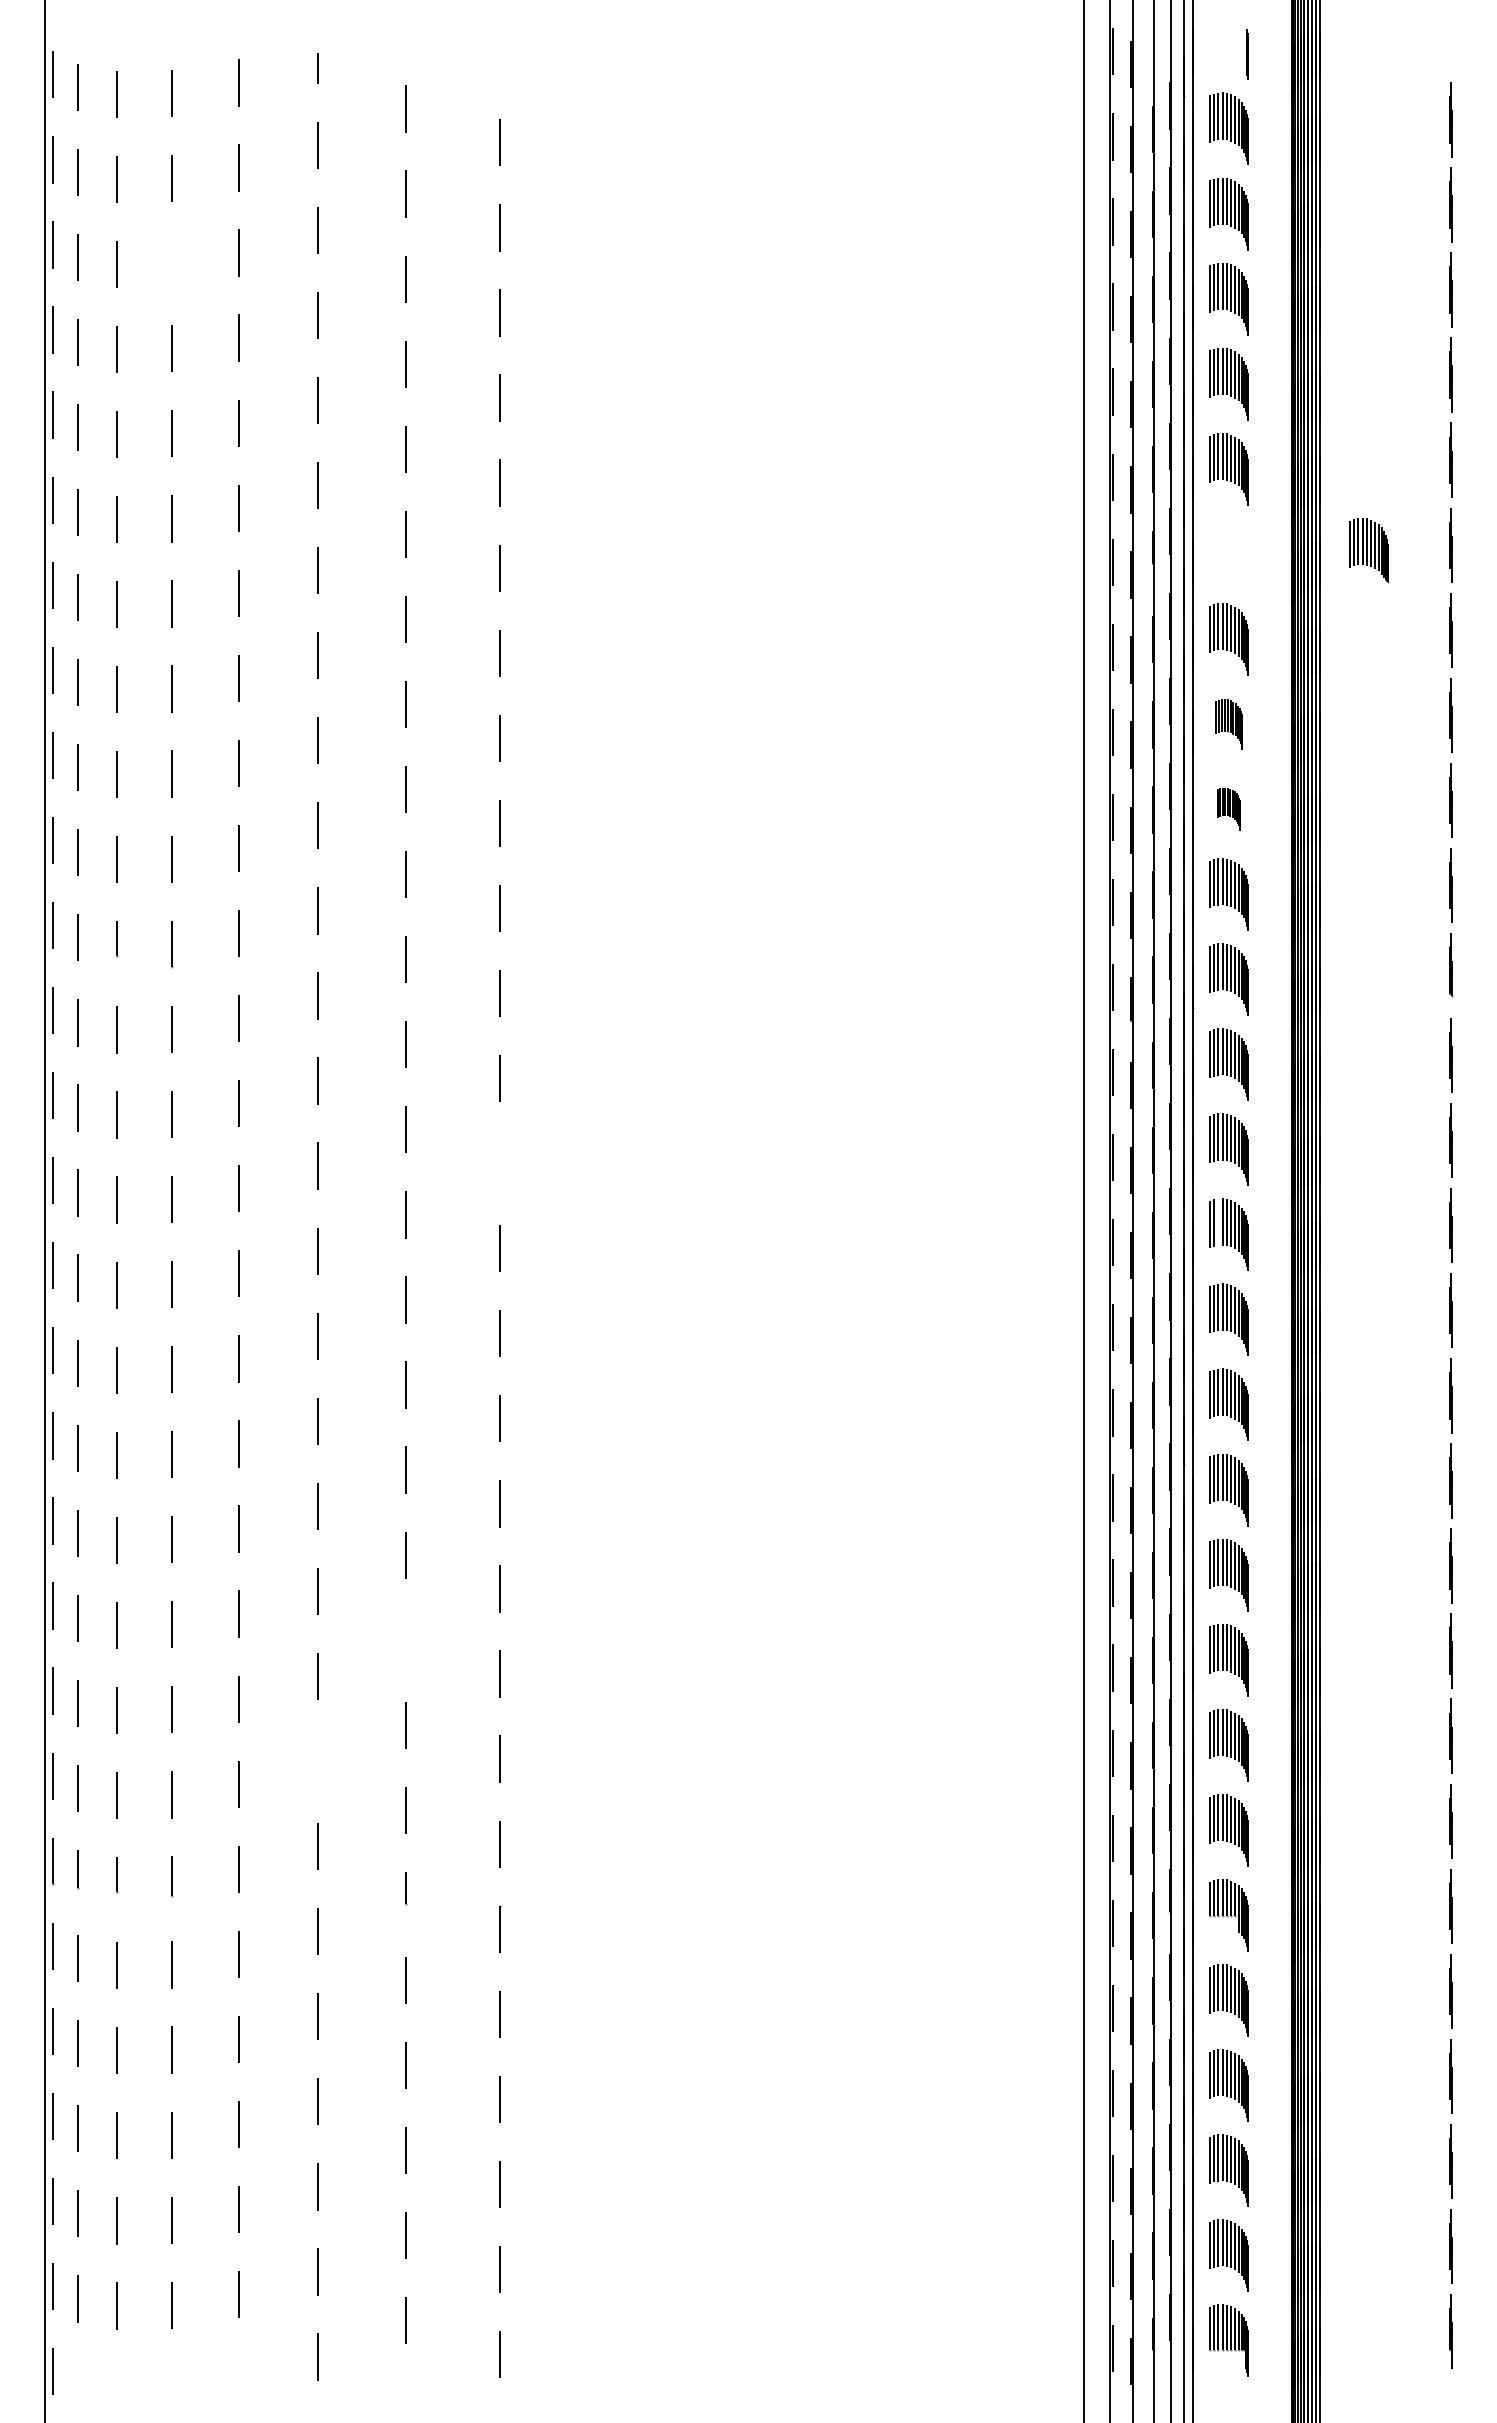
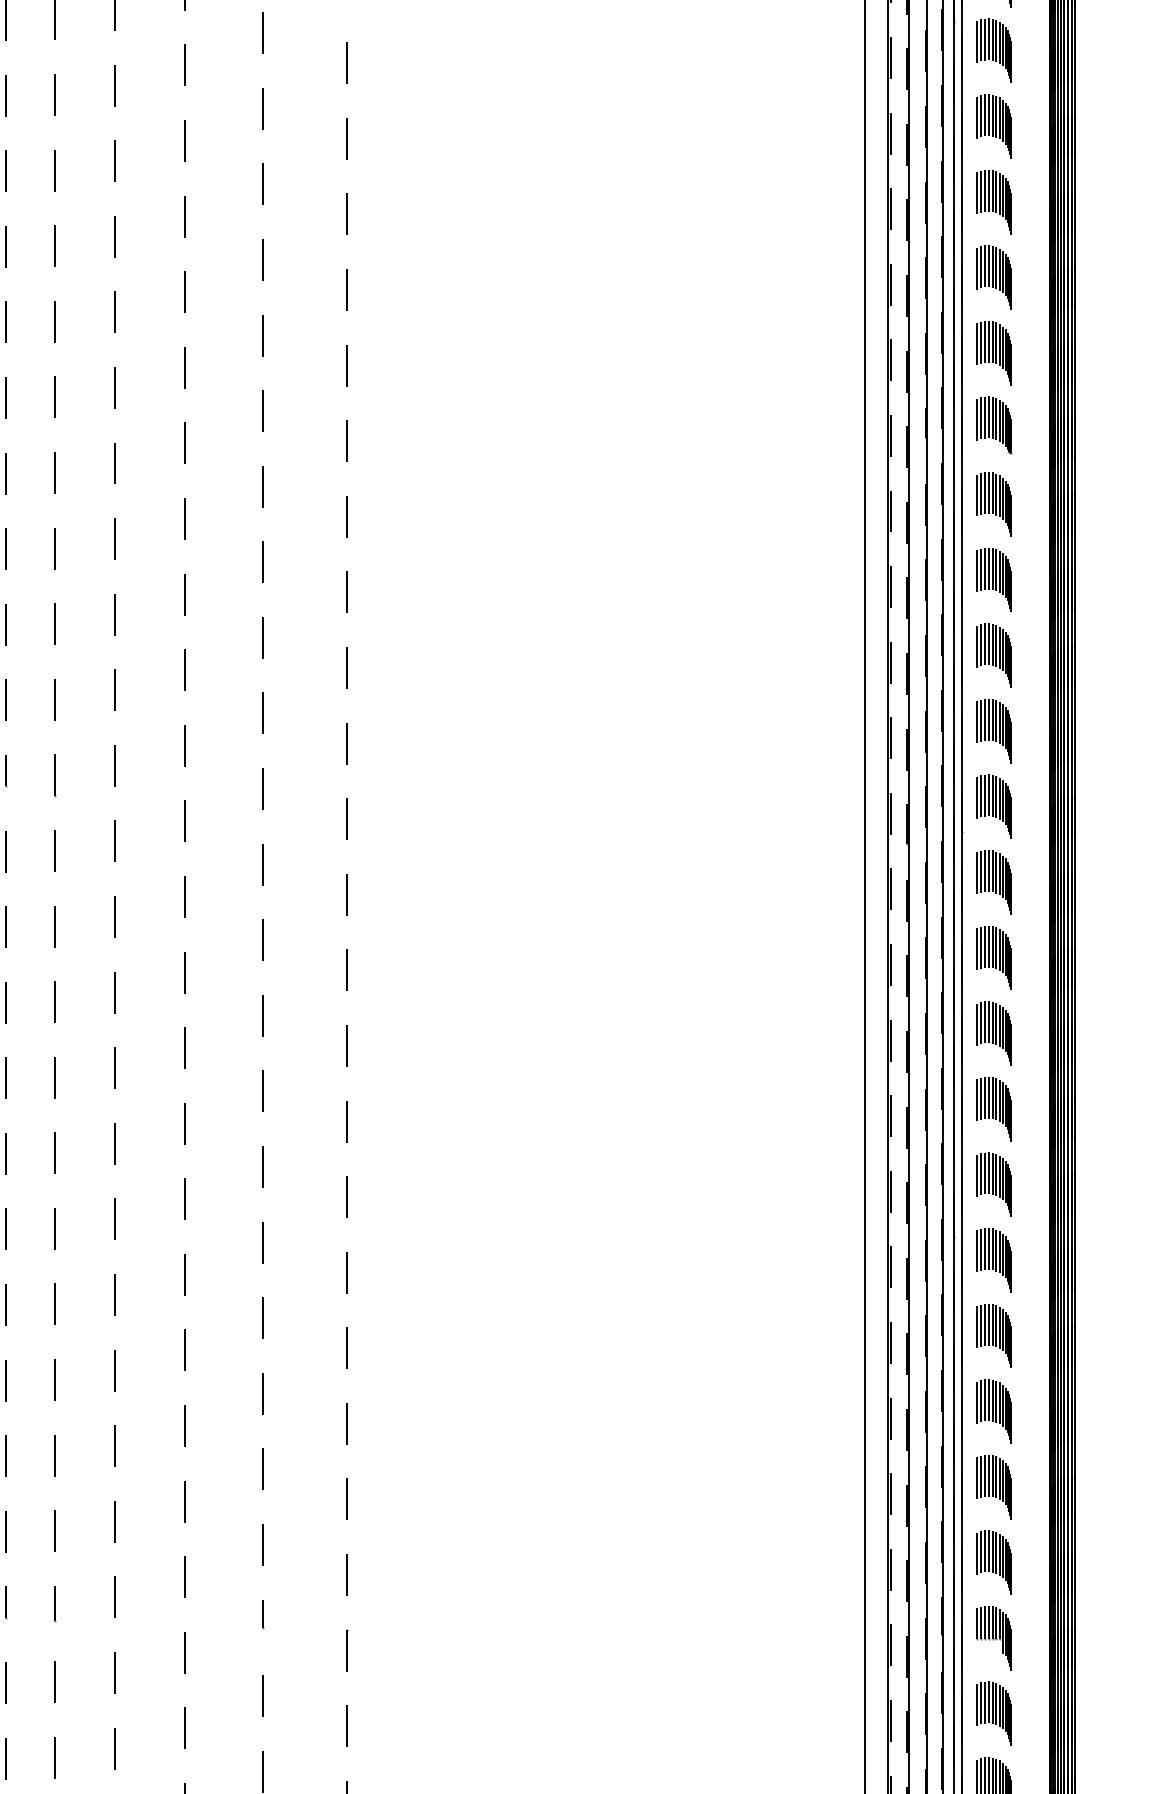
line: (171, 263) -> (54, 170), added
part: (1369, 550) -> (994, 425), moved
part: (1228, 724) -> (993, 580), size x1.43
part: (1228, 809) -> (993, 655), size x1.67
line: (499, 1163) -> (345, 970), added
line: (1218, 1221) -> (984, 1021), added
line: (405, 1639) -> (262, 1393), added
line: (317, 1761) -> (184, 1501), added

